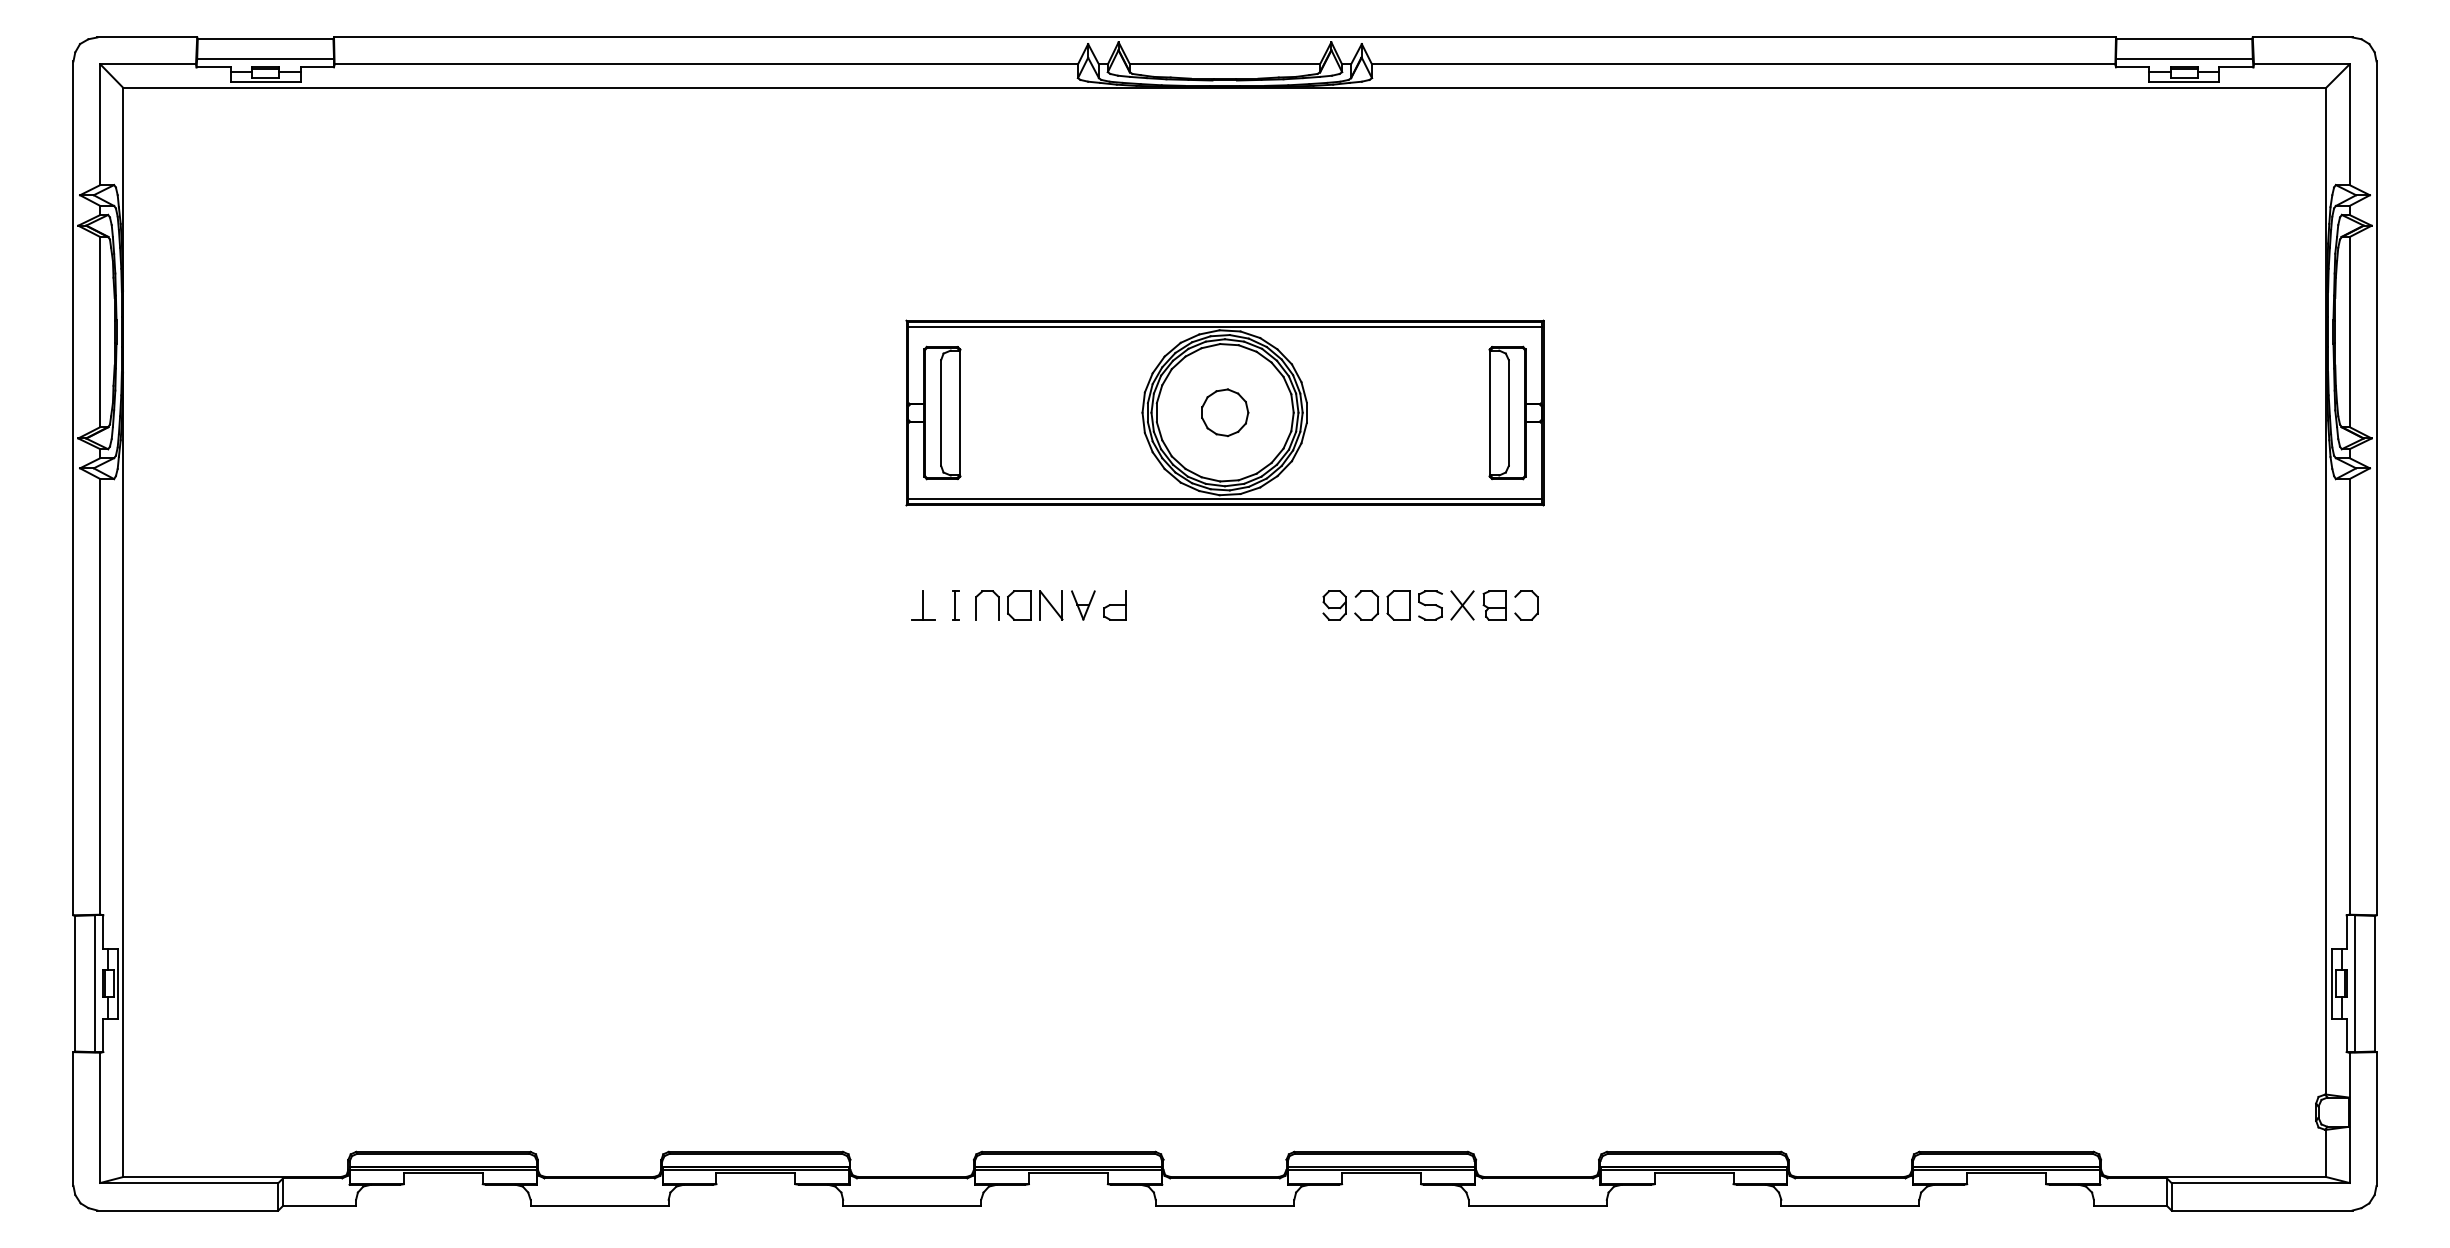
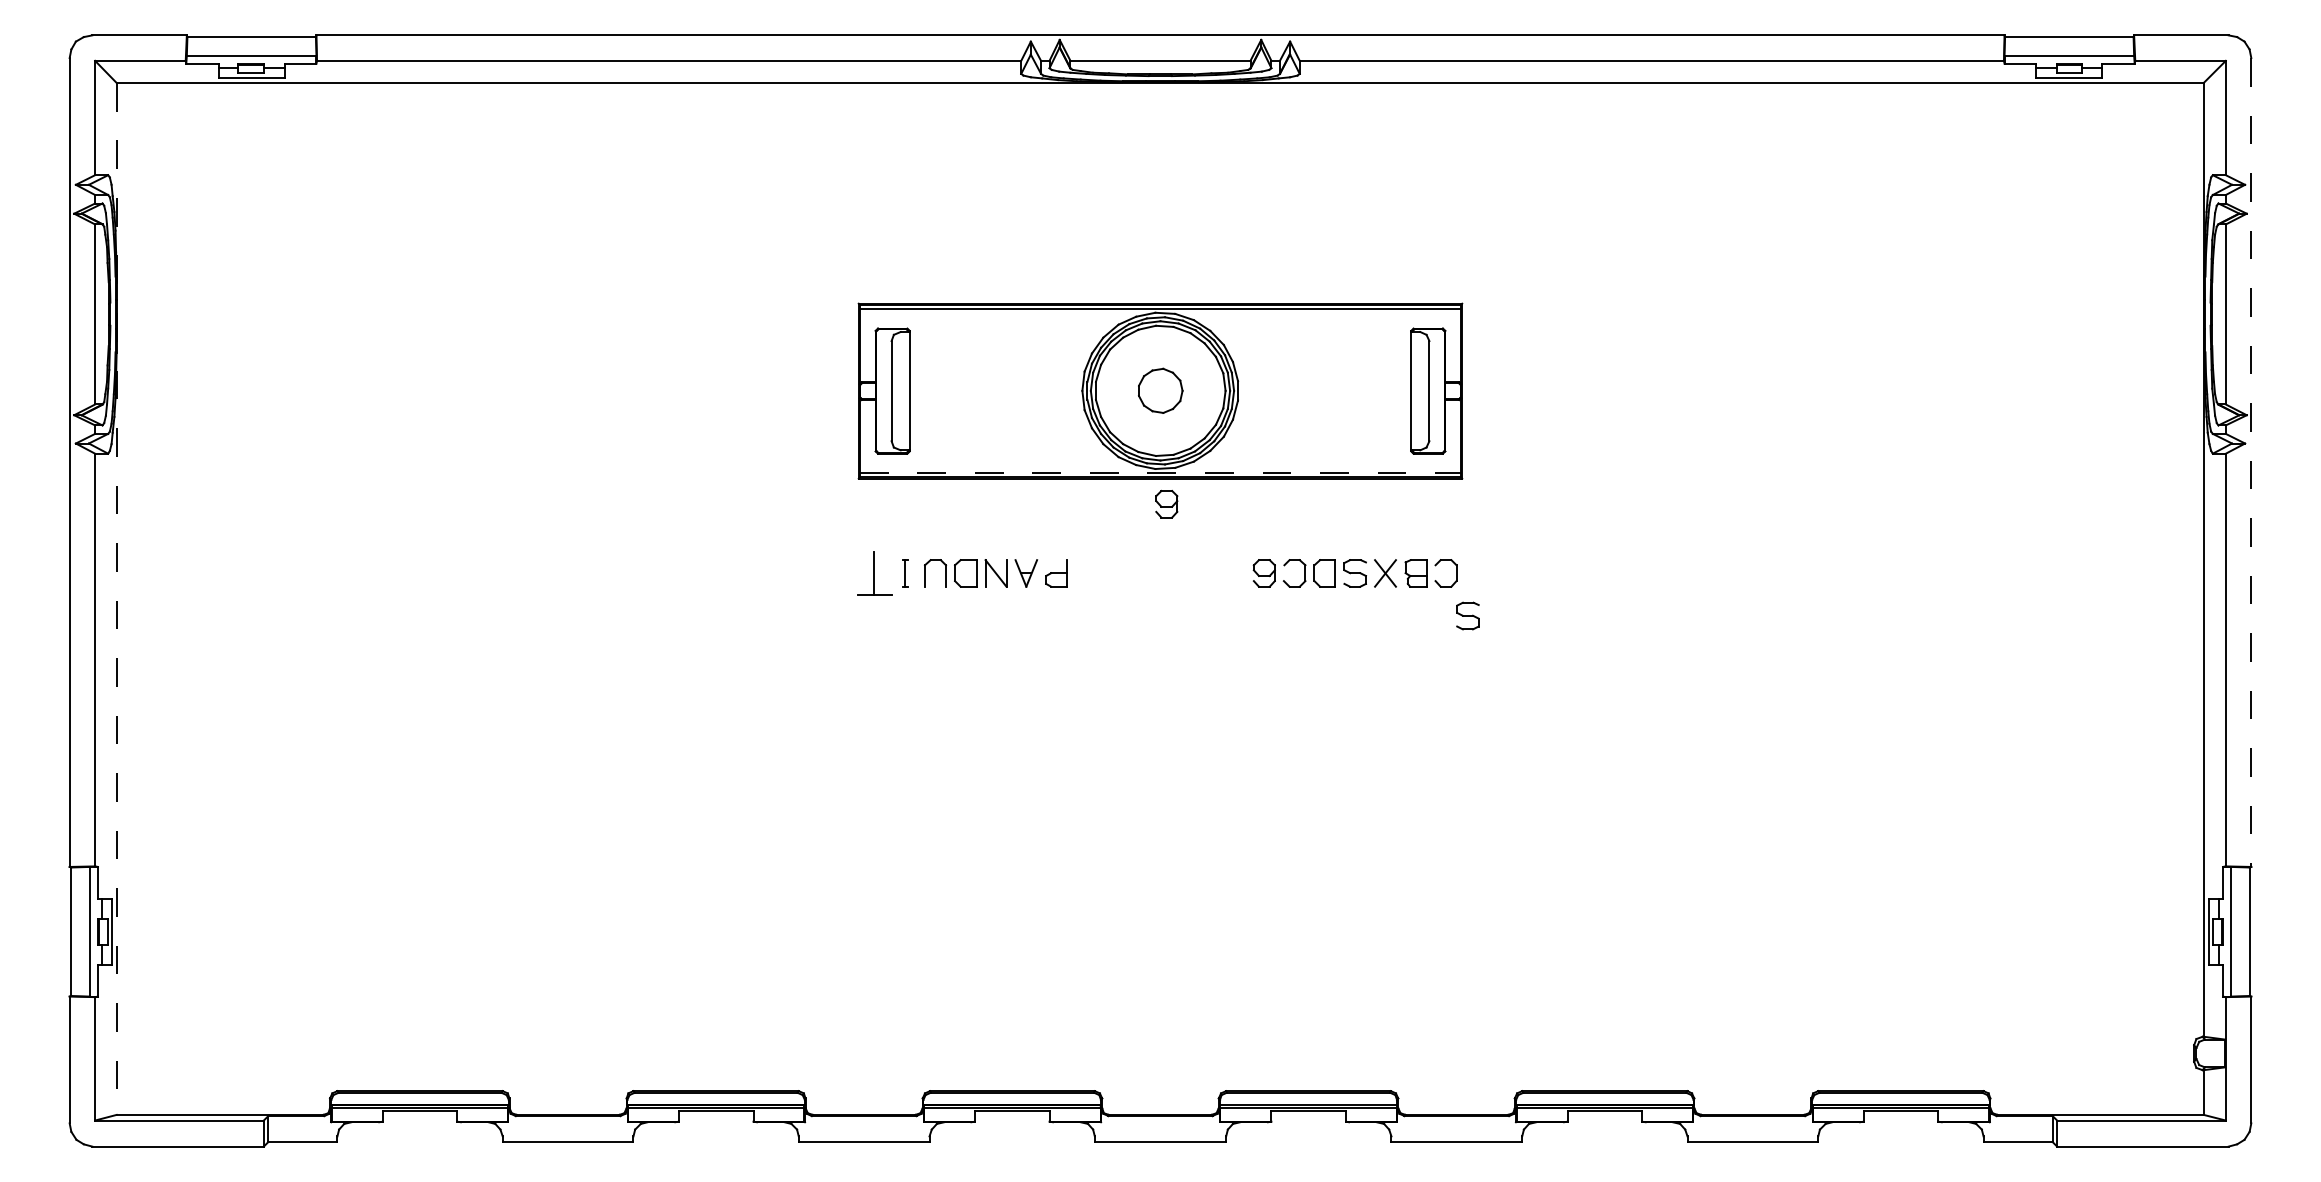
line: (2376, 488) -> (2251, 462), solid -> dashed
line: (1225, 499) -> (1160, 473), solid -> dashed
part: (1231, 532) -> (1166, 504), added
part: (923, 605) -> (874, 573), size x1.6
line: (123, 632) -> (117, 599), solid -> dashed
part: (1549, 650) -> (1467, 616), added

